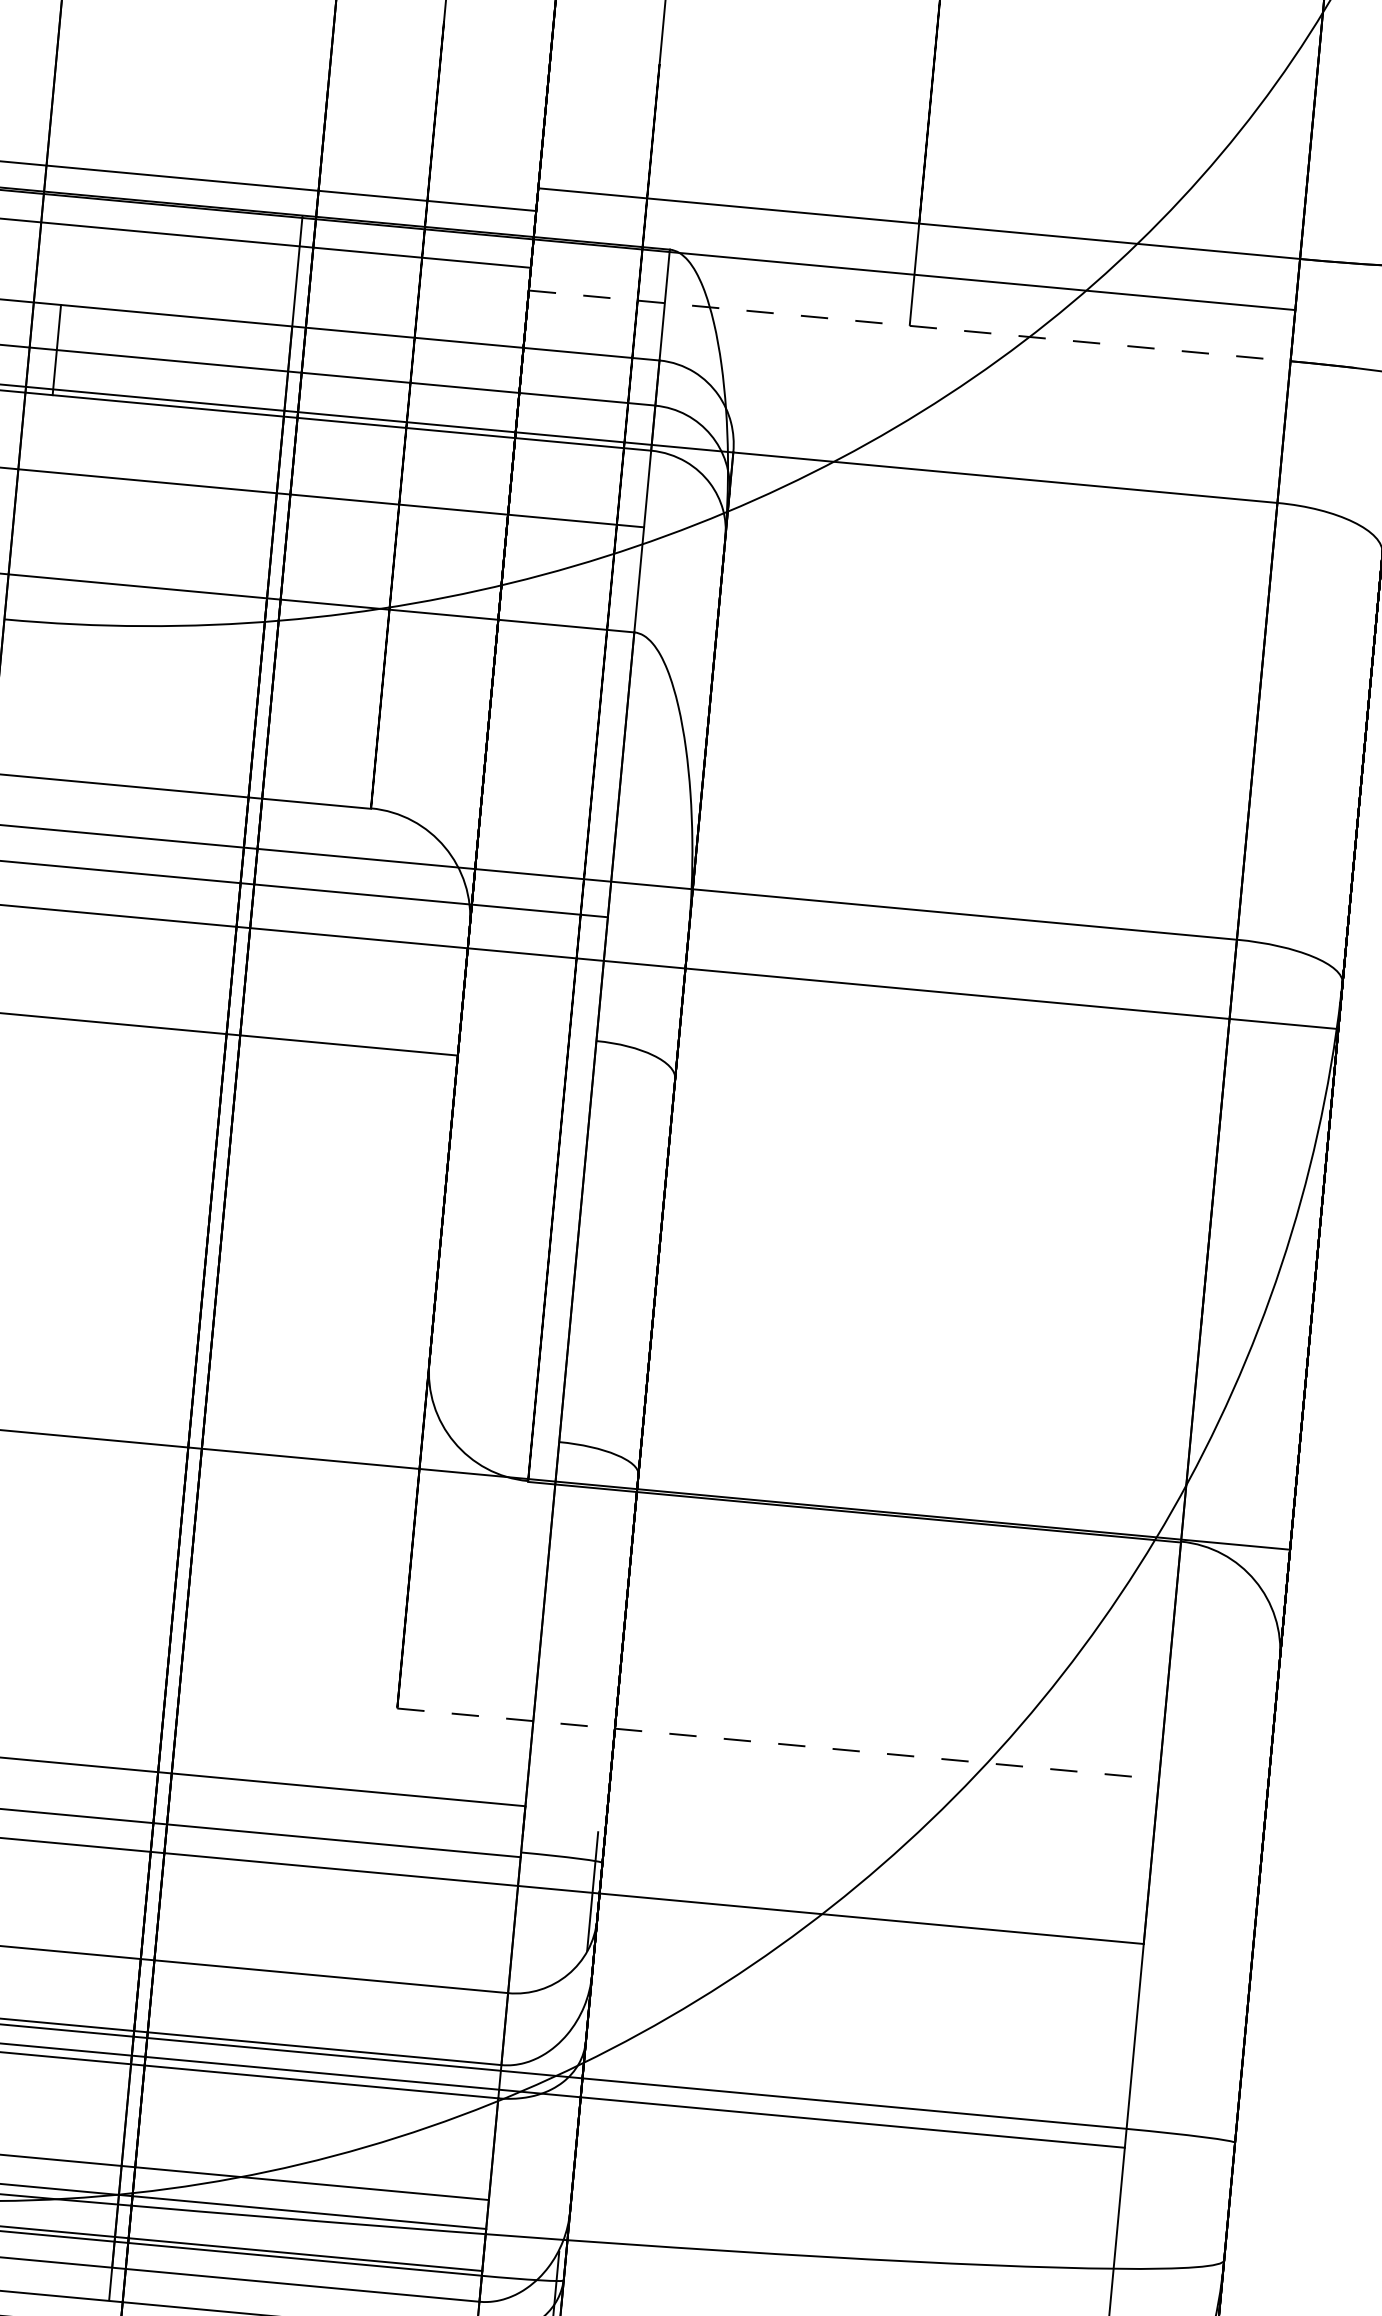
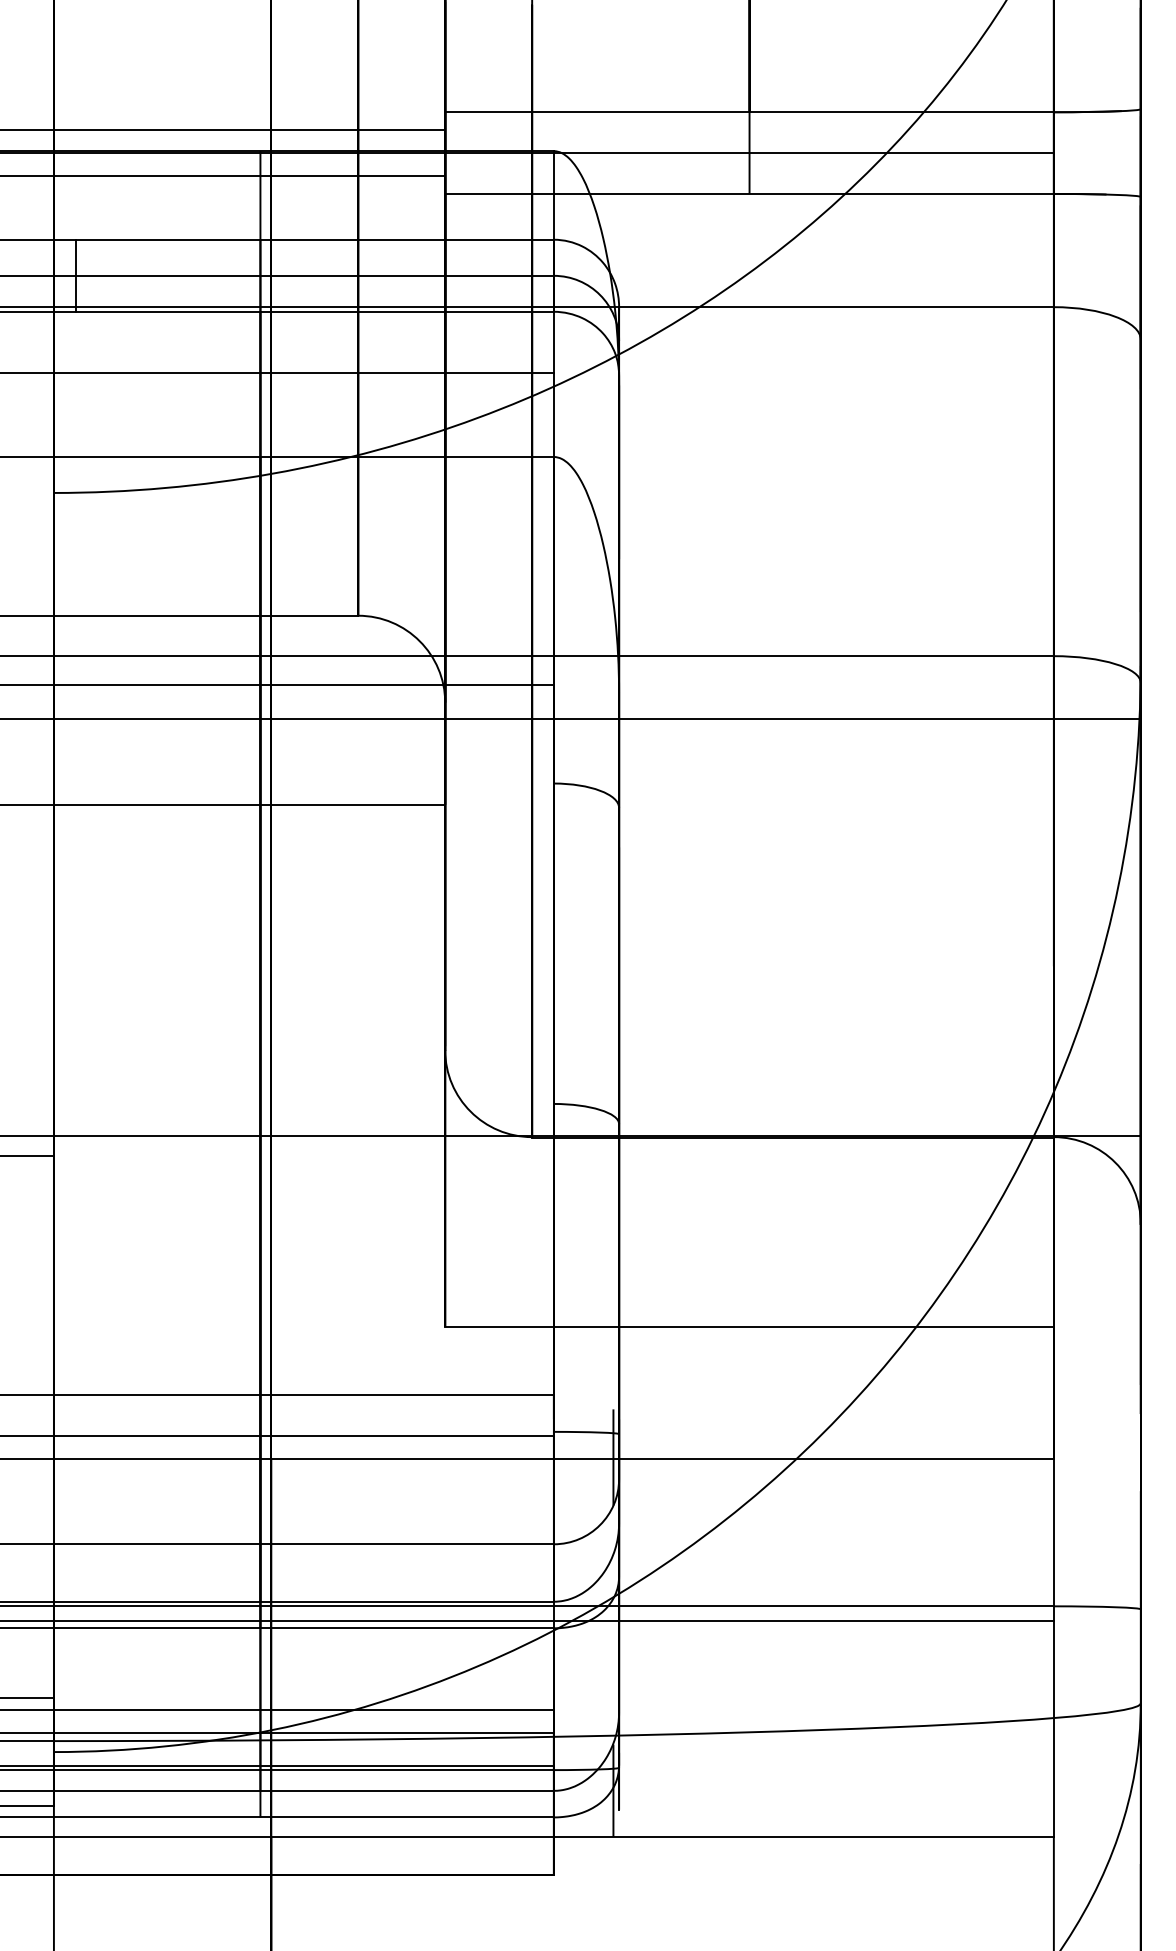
line: (910, 325) -> (750, 193), dashed -> solid
line: (779, 1743) -> (750, 1326), dashed -> solid

